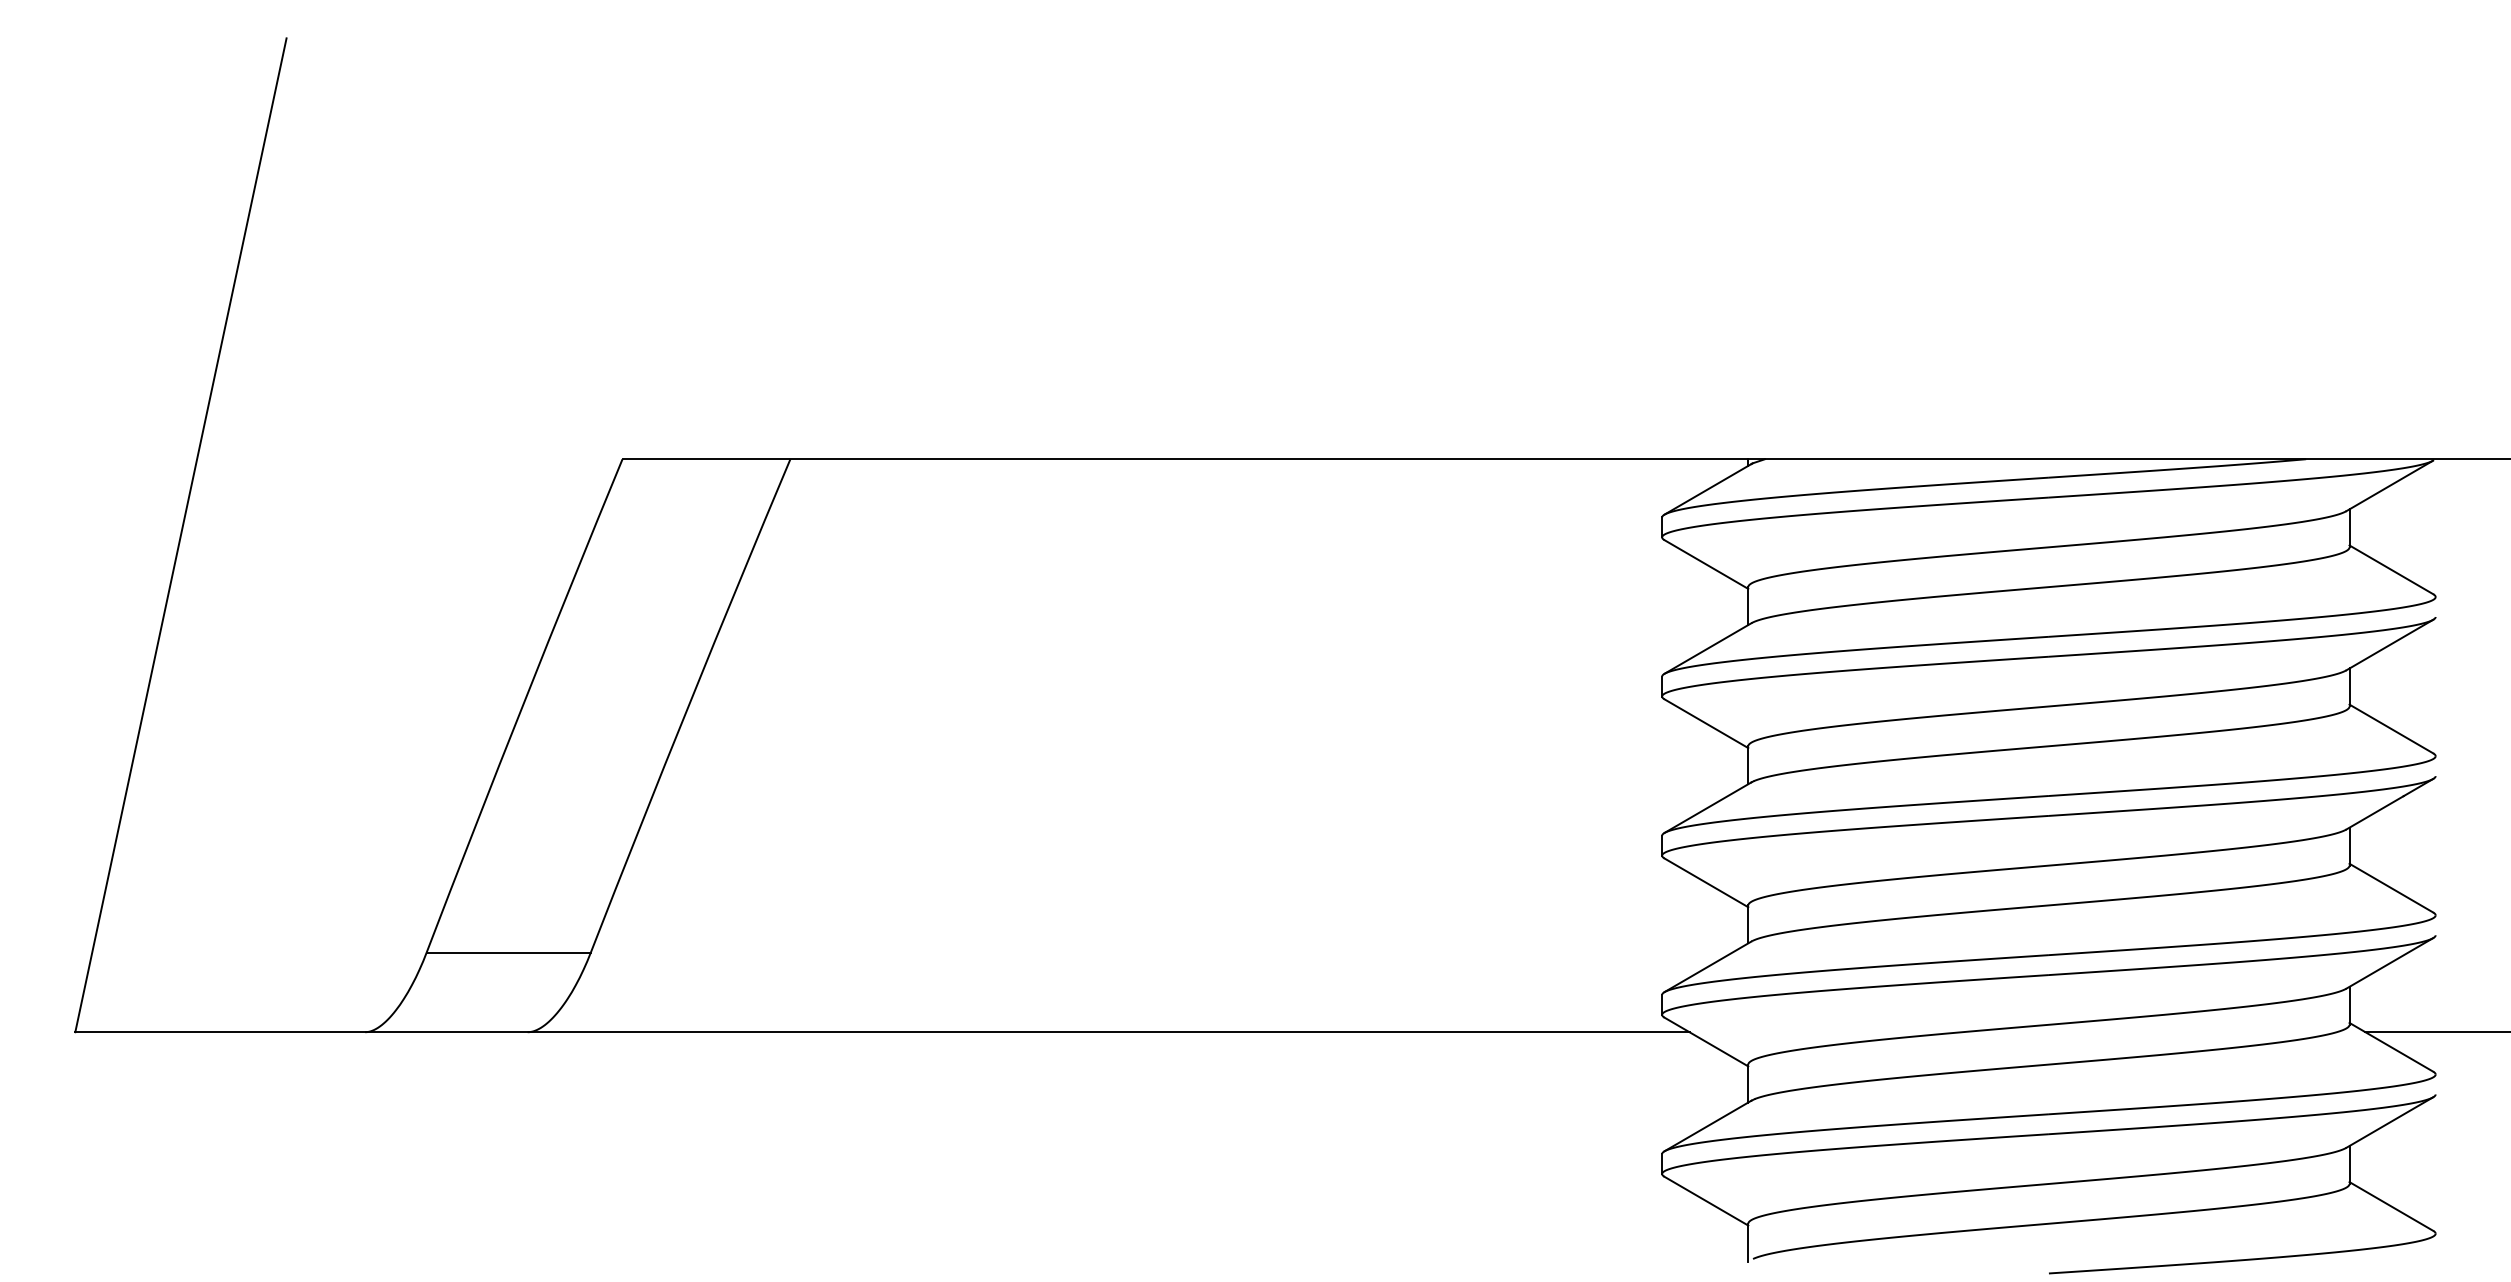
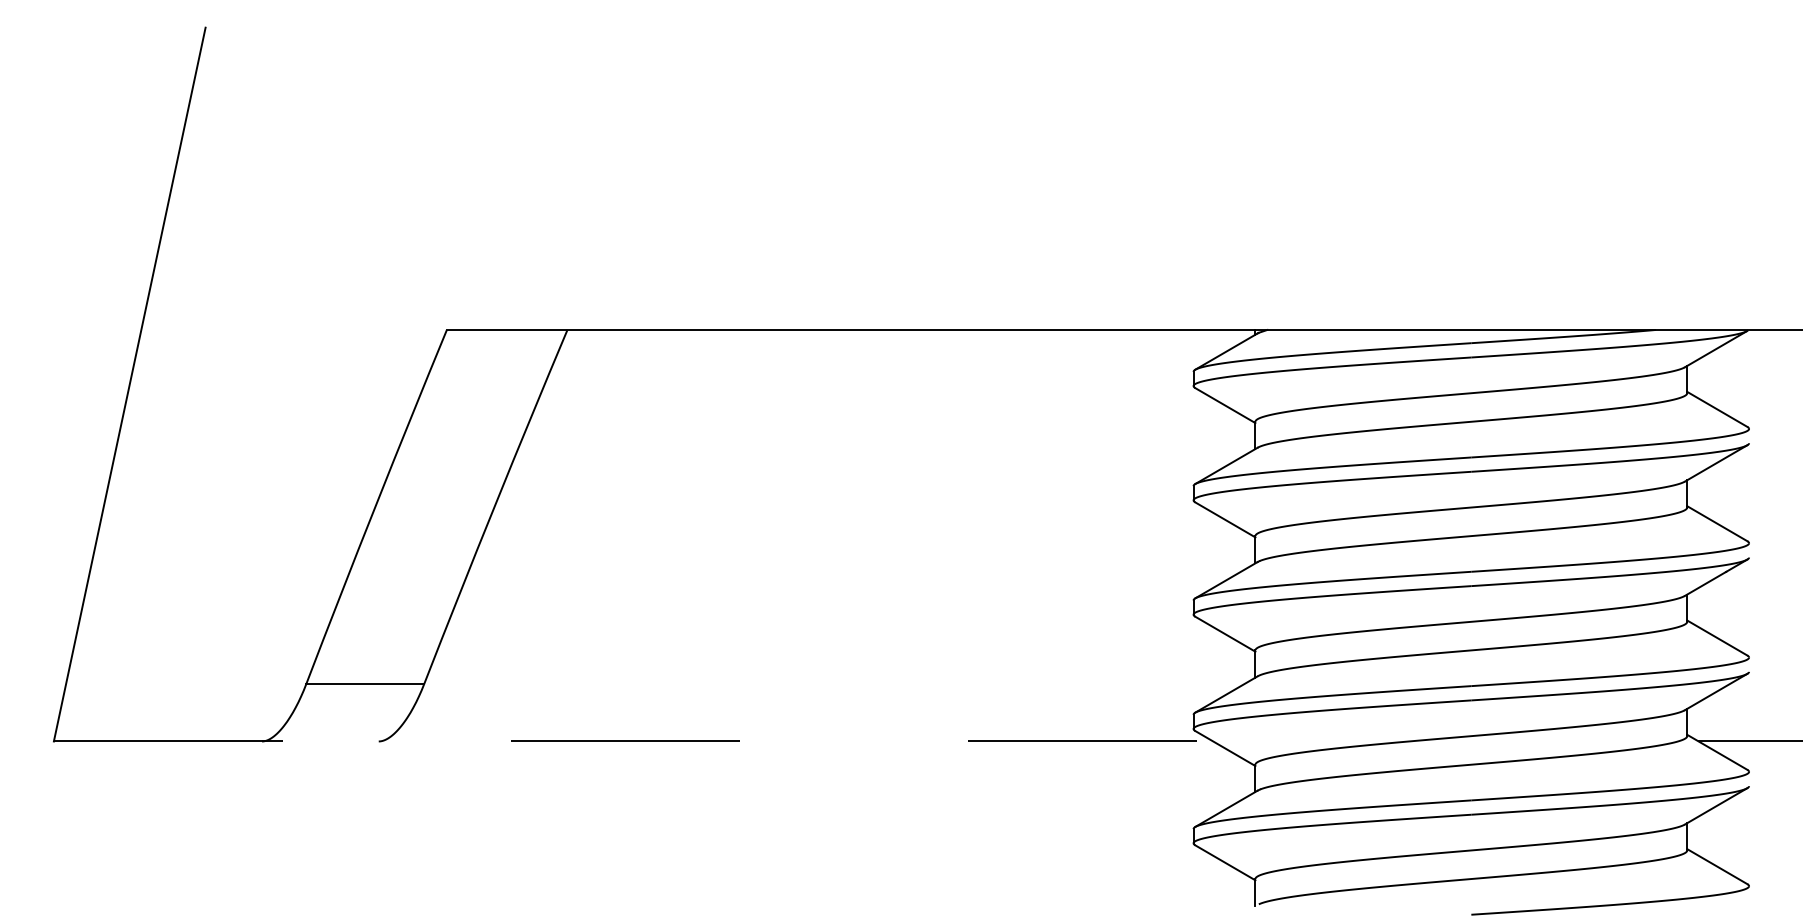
line: (882, 1032) -> (633, 741), solid -> dashed

